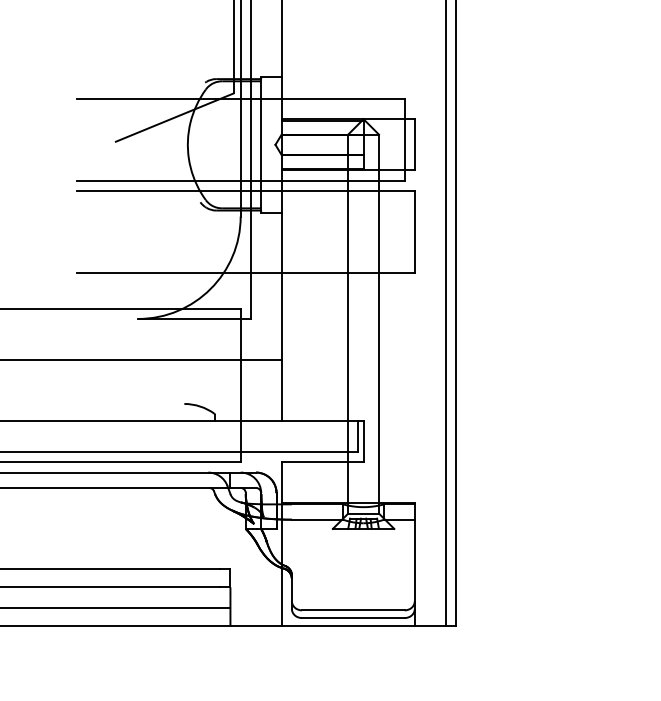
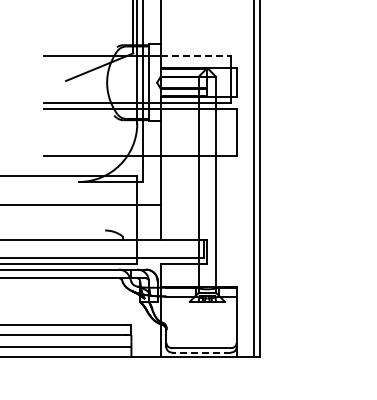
line: (344, 98) -> (196, 56), solid -> dashed
line: (353, 617) -> (201, 352), solid -> dashed

